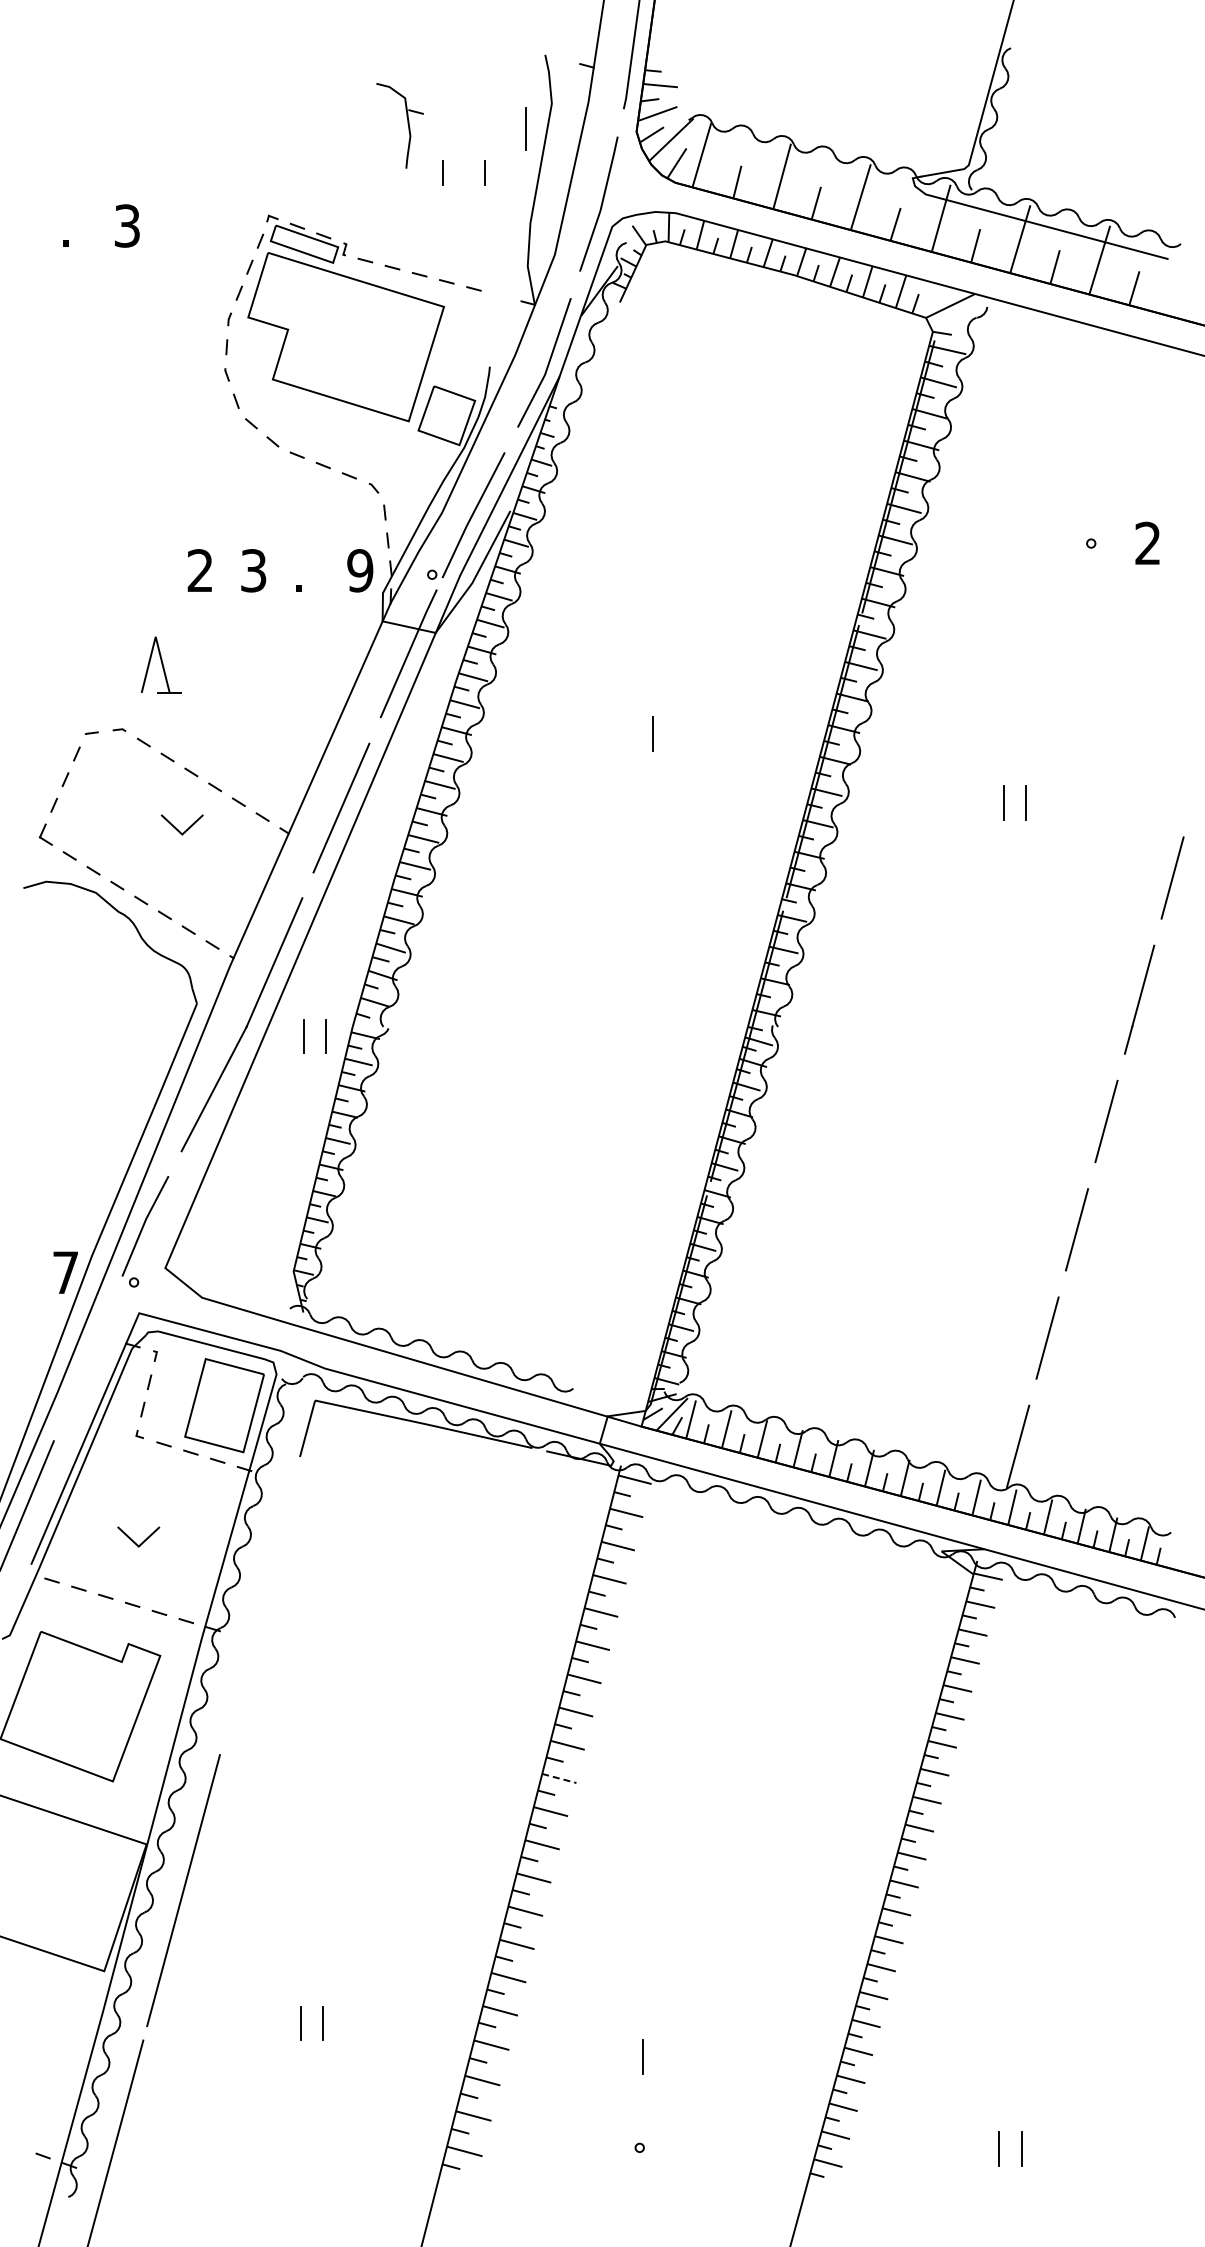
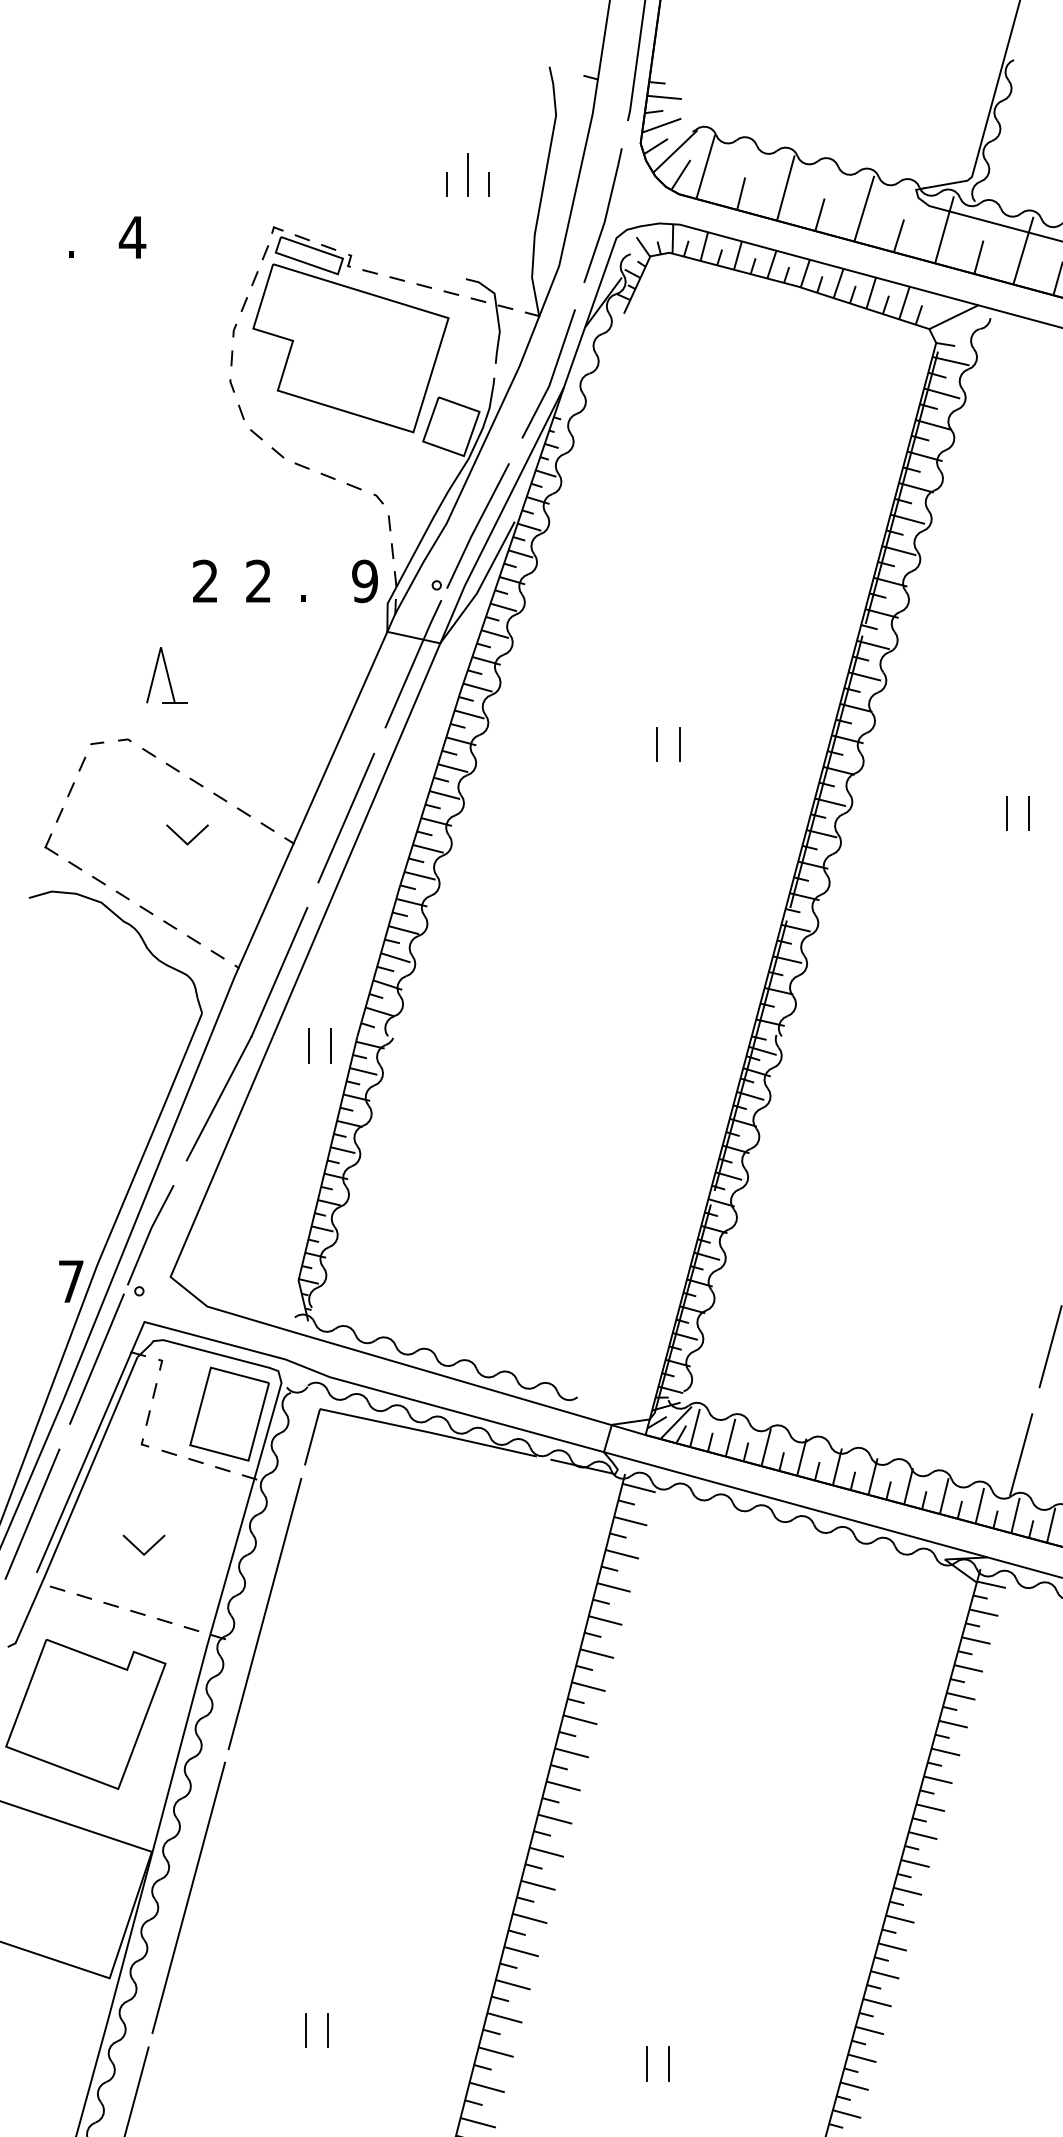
part: (407, 124) -> (496, 319), moved
line: (525, 128) -> (467, 175), moved
text: (126, 225) -> (131, 236), 3 -> 4
text: (253, 570) -> (258, 581), 3 -> 2
line: (675, 733) -> (679, 743), added
line: (91, 1350) -> (96, 1359), added
line: (259, 1605) -> (264, 1613), added
line: (559, 1778) -> (563, 1786), dashed -> solid
line: (665, 2057) -> (669, 2064), added

